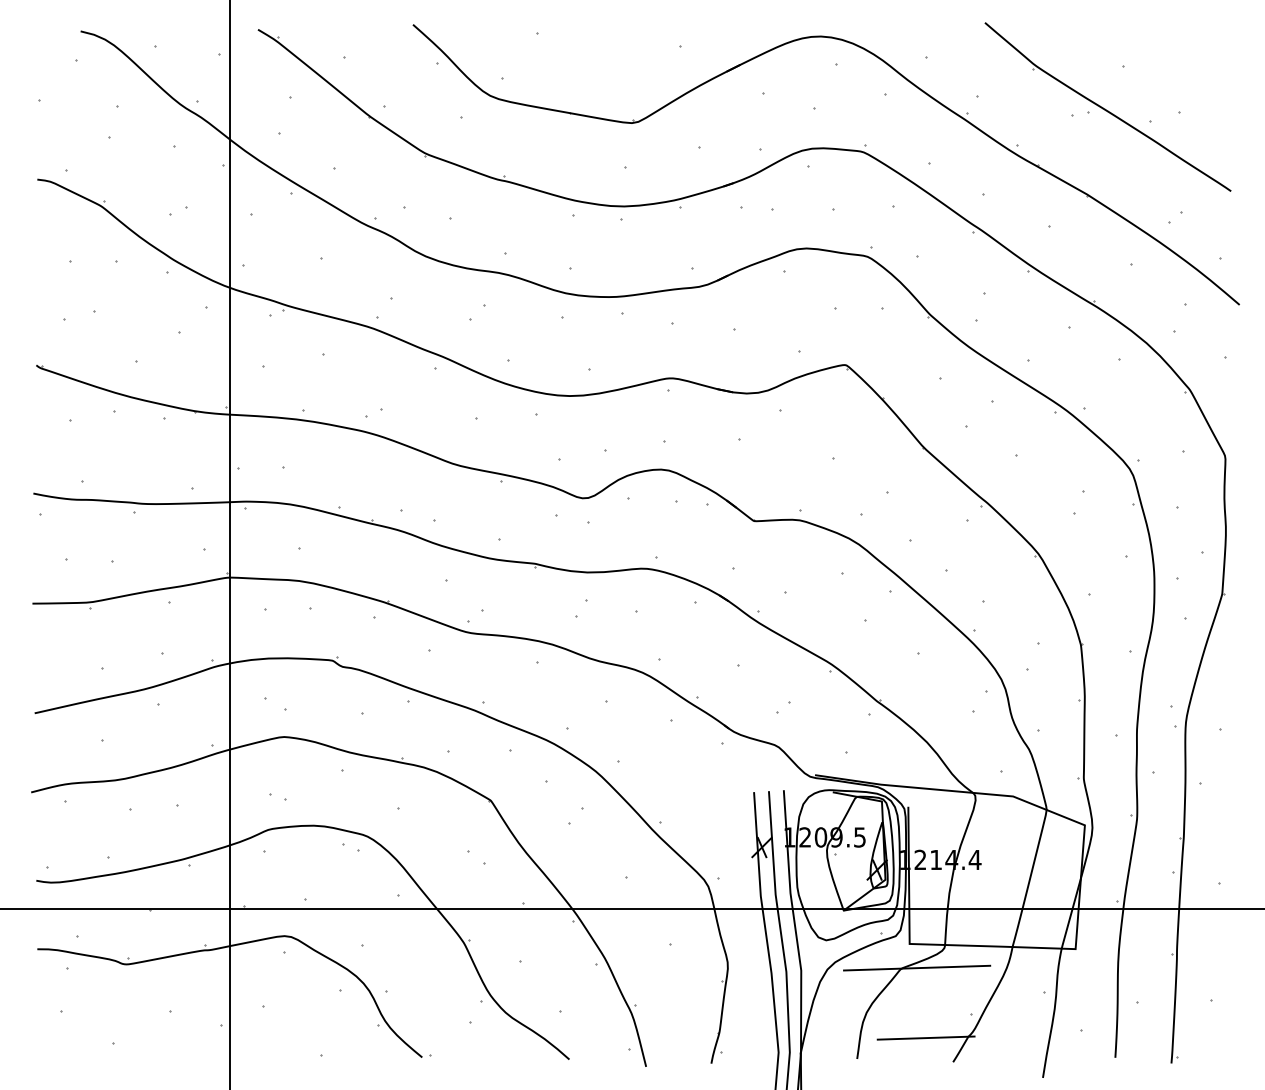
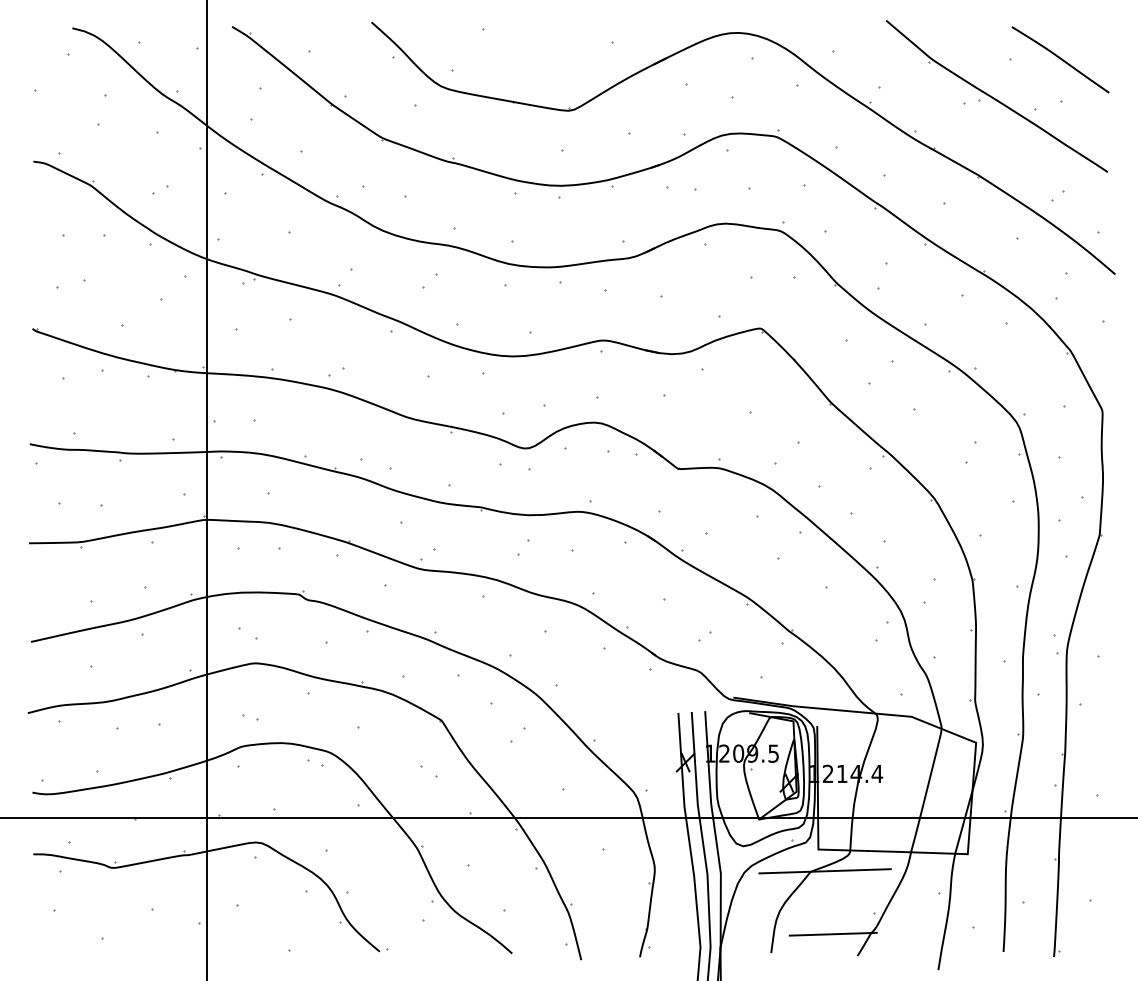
curve: (1178, 66) -> (1060, 59), added

